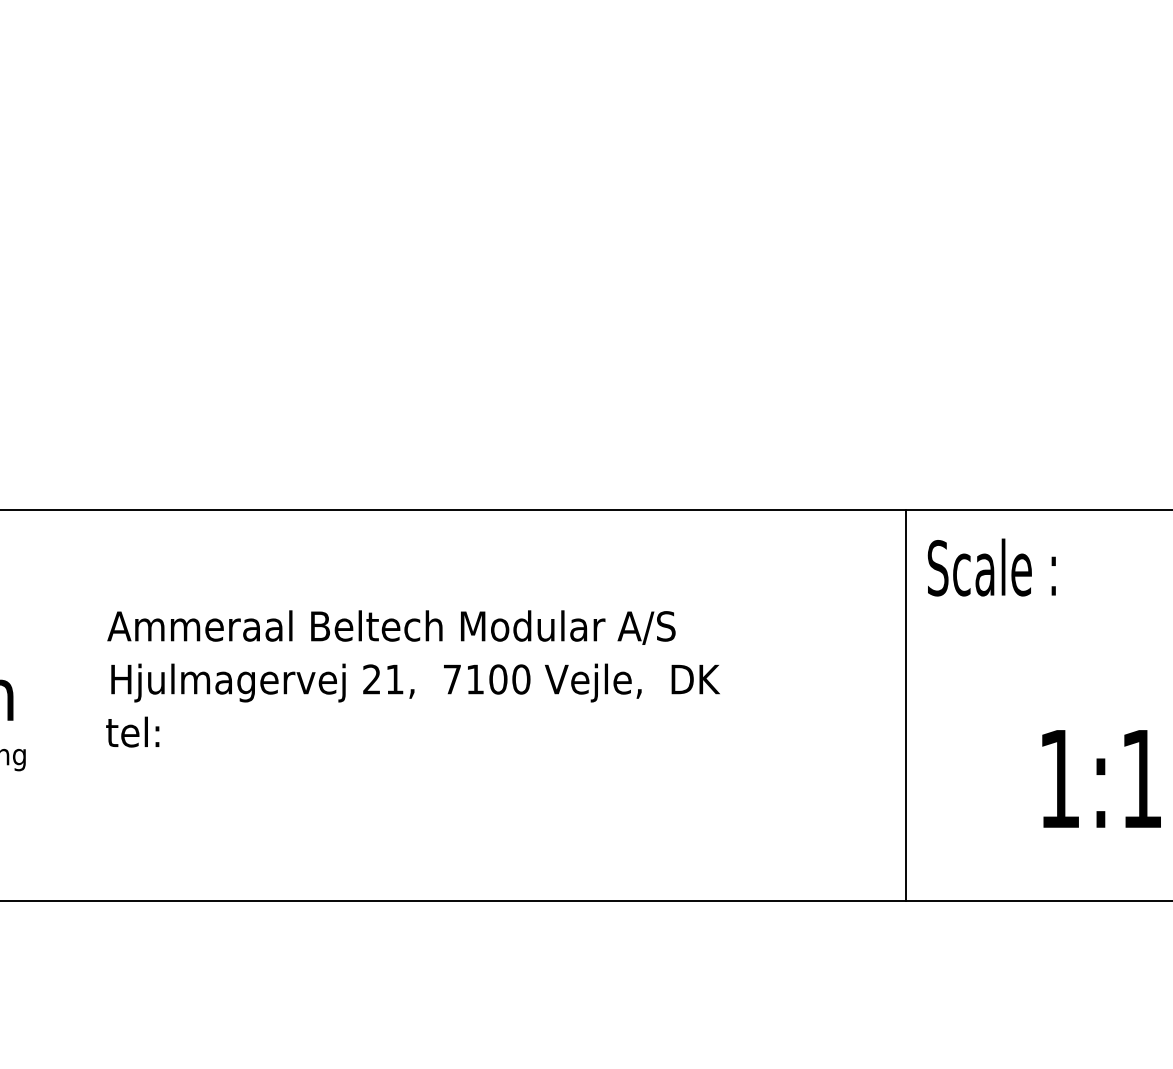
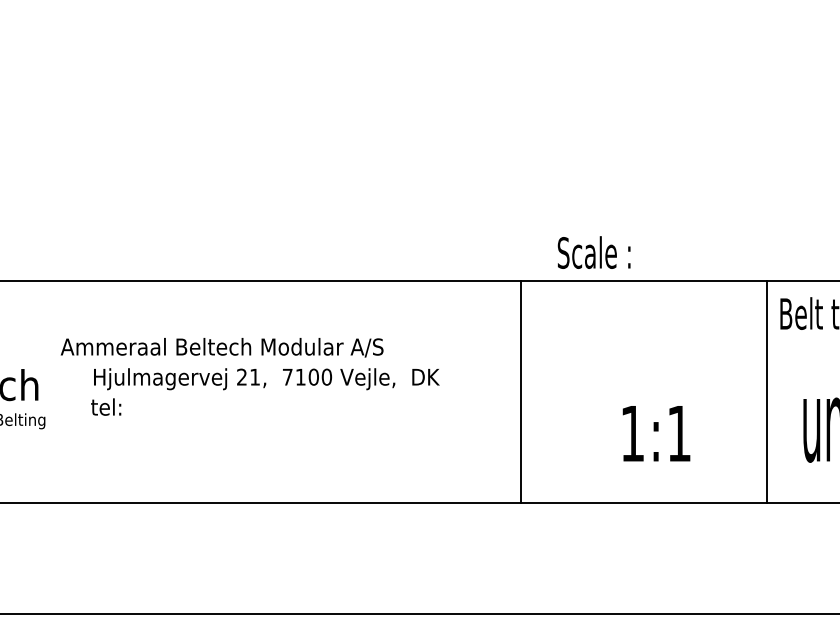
text: (990, 567) -> (593, 252), moved
text: (390, 627) -> (221, 347), moved
line: (906, 706) -> (521, 392), moved

